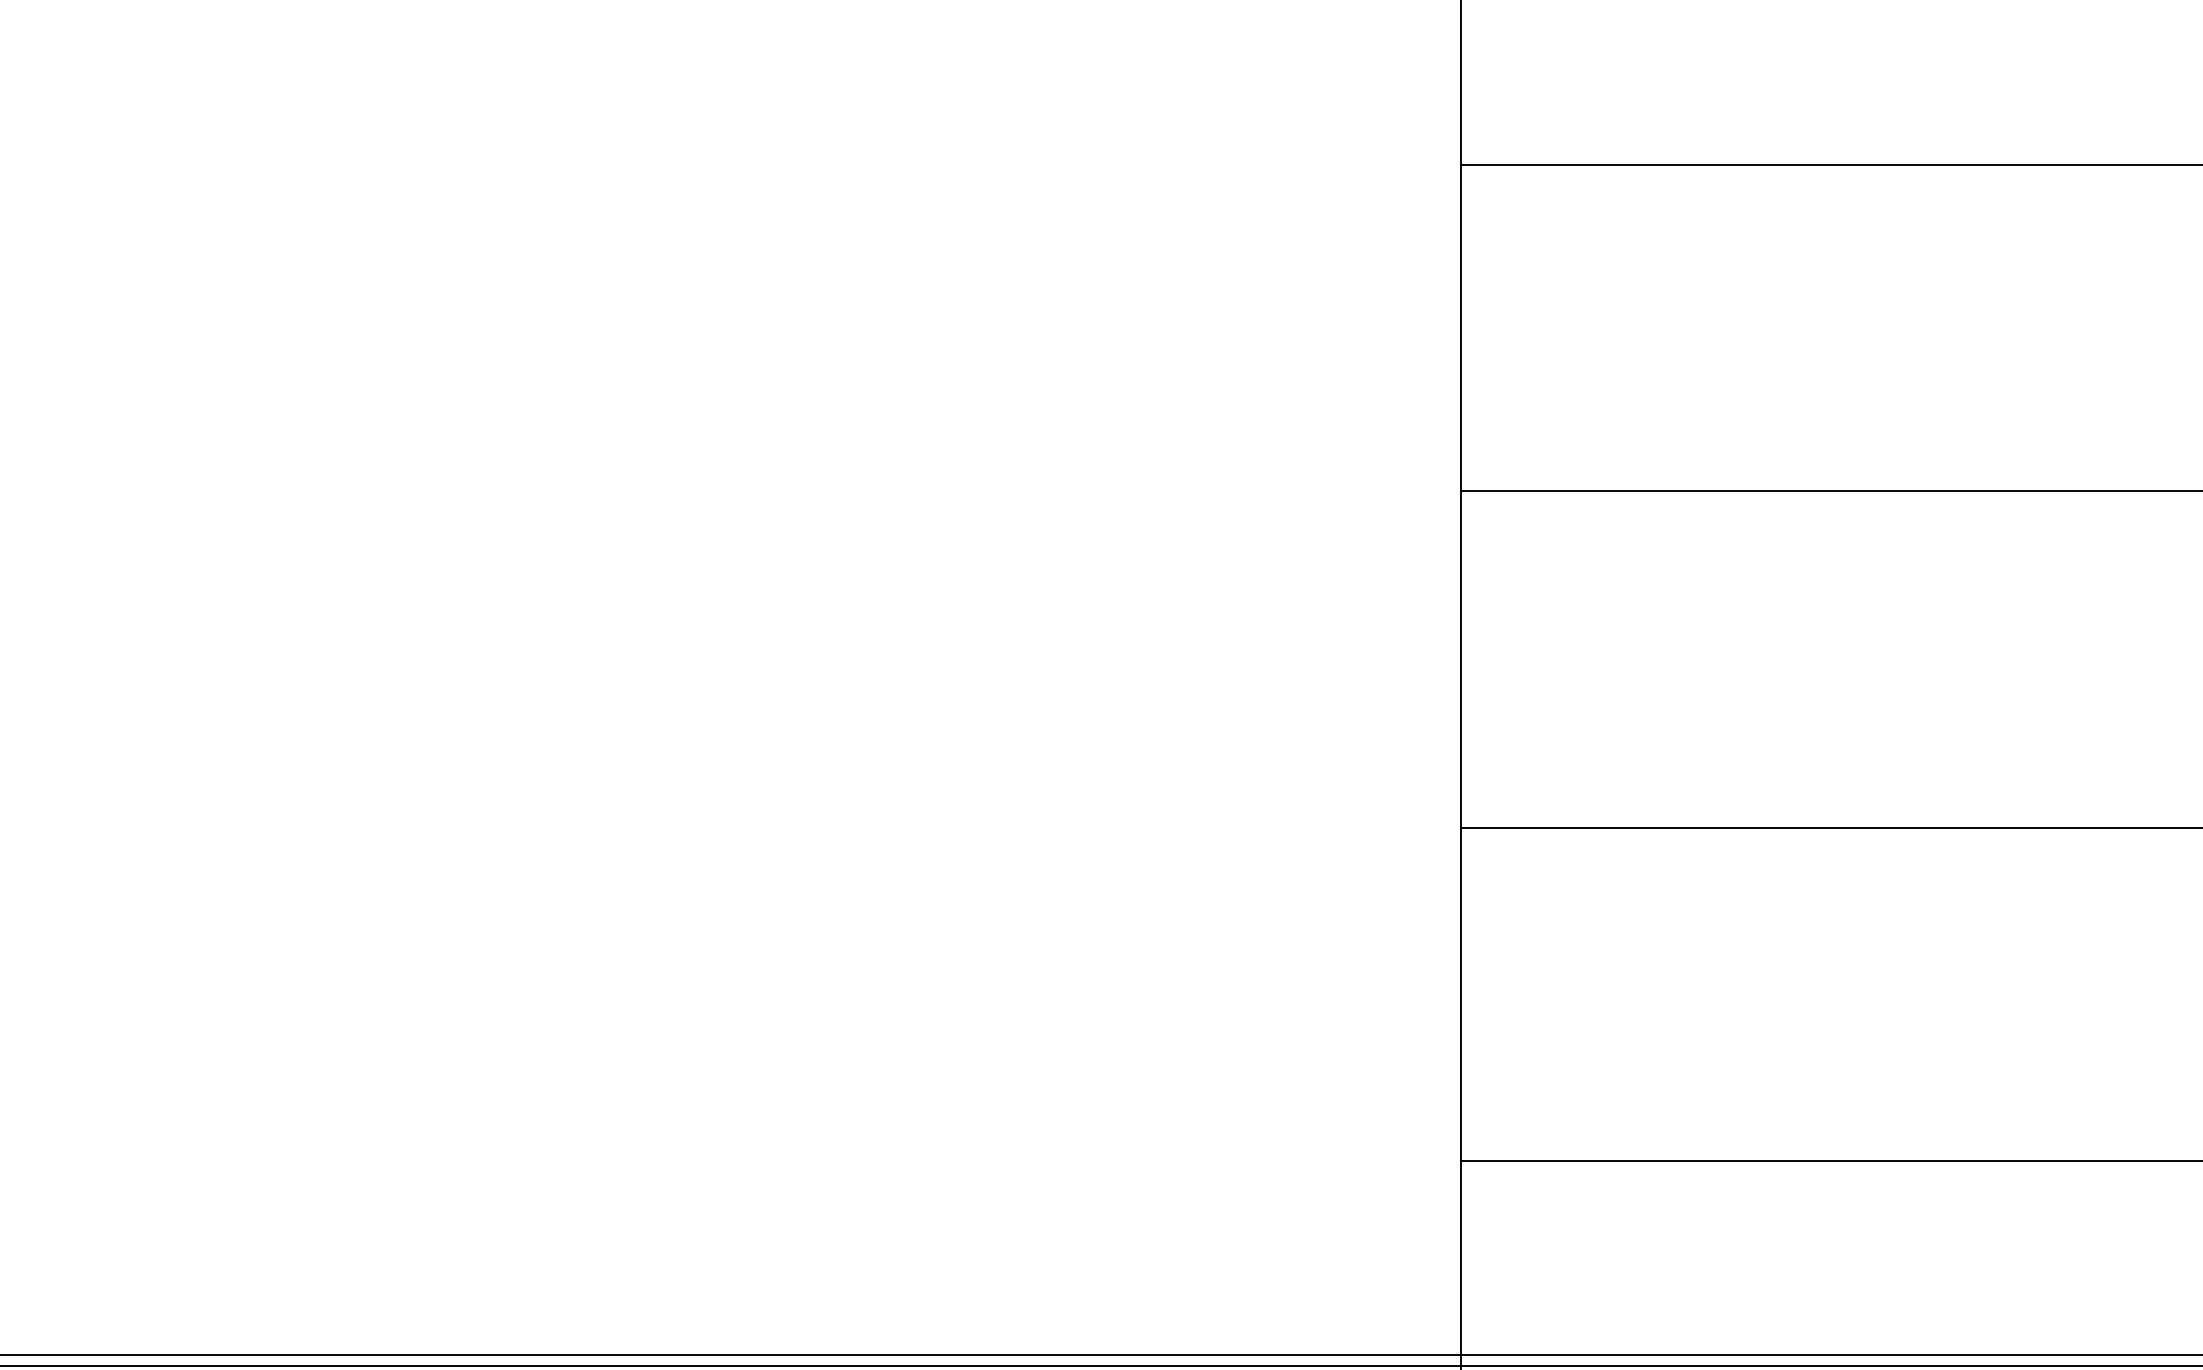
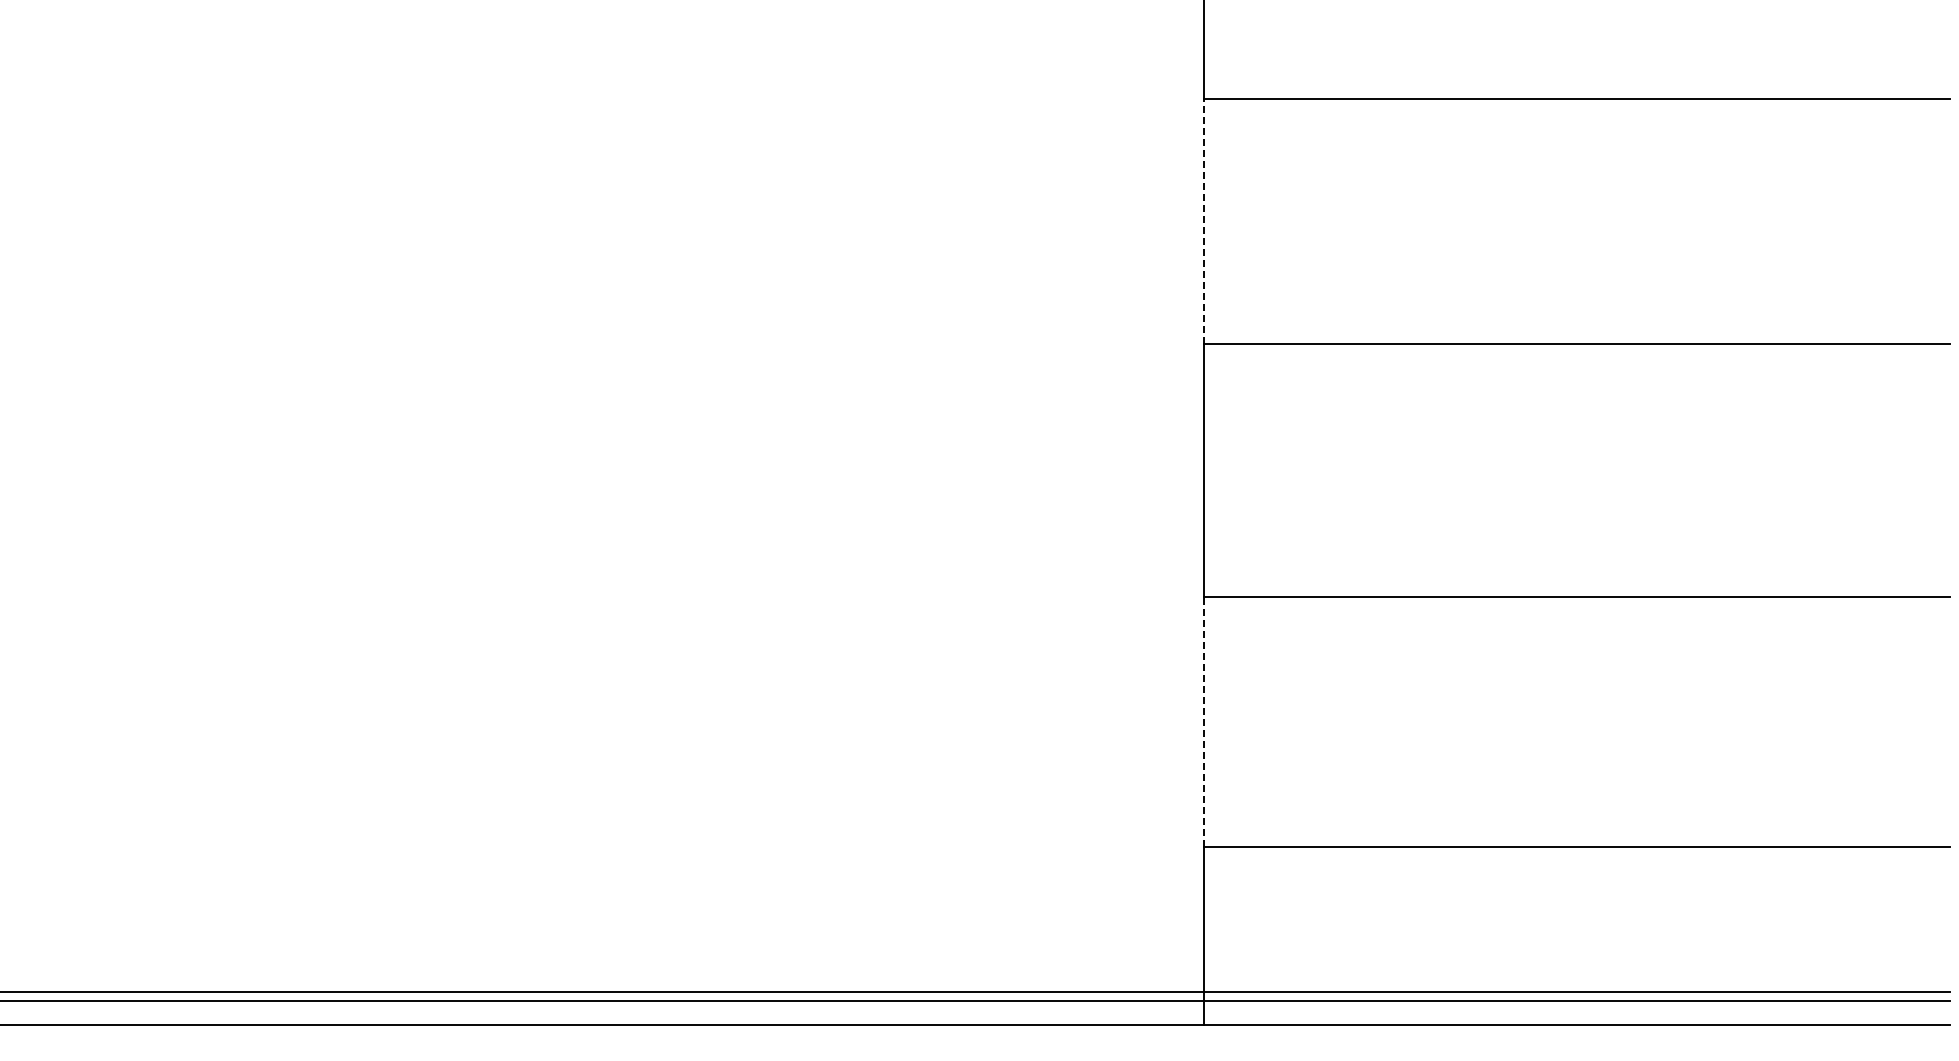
line: (1460, 327) -> (1203, 220), solid -> dashed
line: (1460, 994) -> (1203, 721), solid -> dashed

